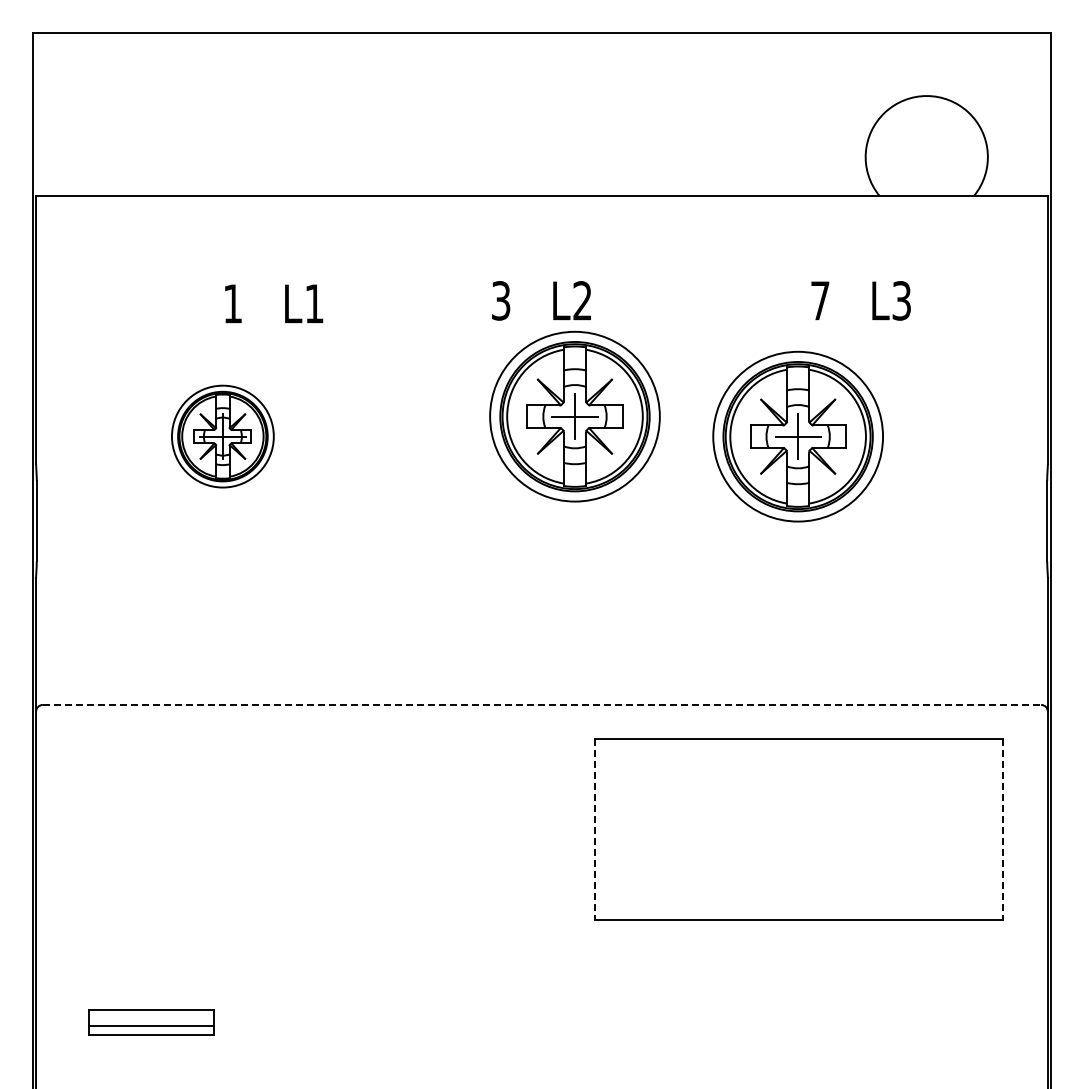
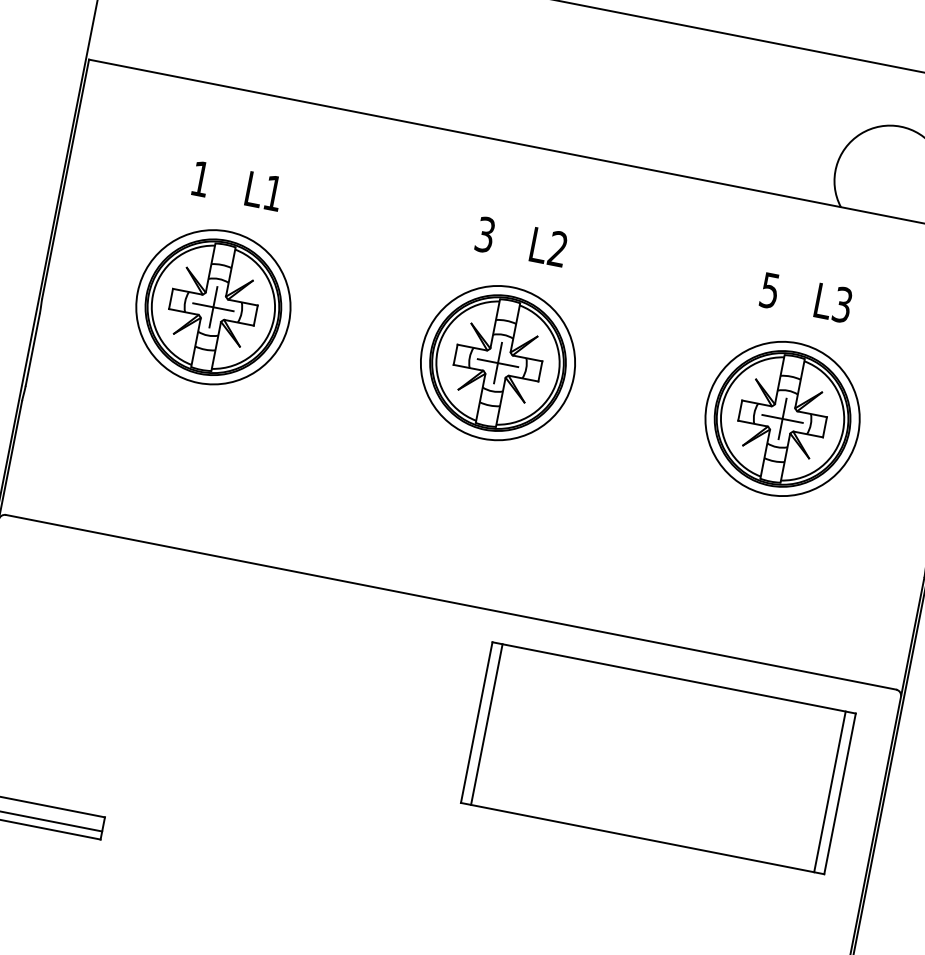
text: (820, 300) -> (770, 290), 7 -> 5
text: (274, 303) -> (237, 185), moved
part: (574, 416) -> (497, 362), moved
part: (222, 436) -> (213, 307), size x1.67
part: (797, 436) -> (782, 418), moved
line: (542, 704) -> (451, 602), dashed -> solid
line: (595, 829) -> (477, 722), dashed -> solid
line: (606, 829) -> (486, 724), added
line: (991, 829) -> (830, 792), added
line: (1002, 829) -> (839, 793), dashed -> solid

